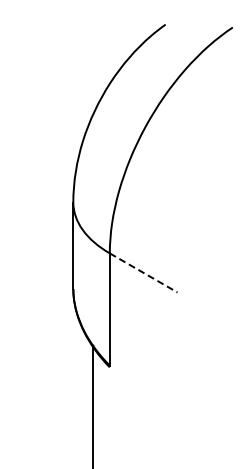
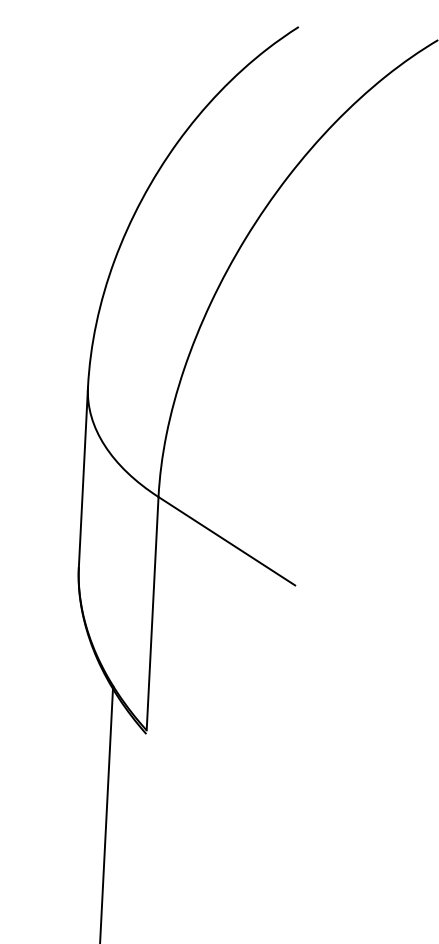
line: (144, 273) -> (228, 542), dashed -> solid

